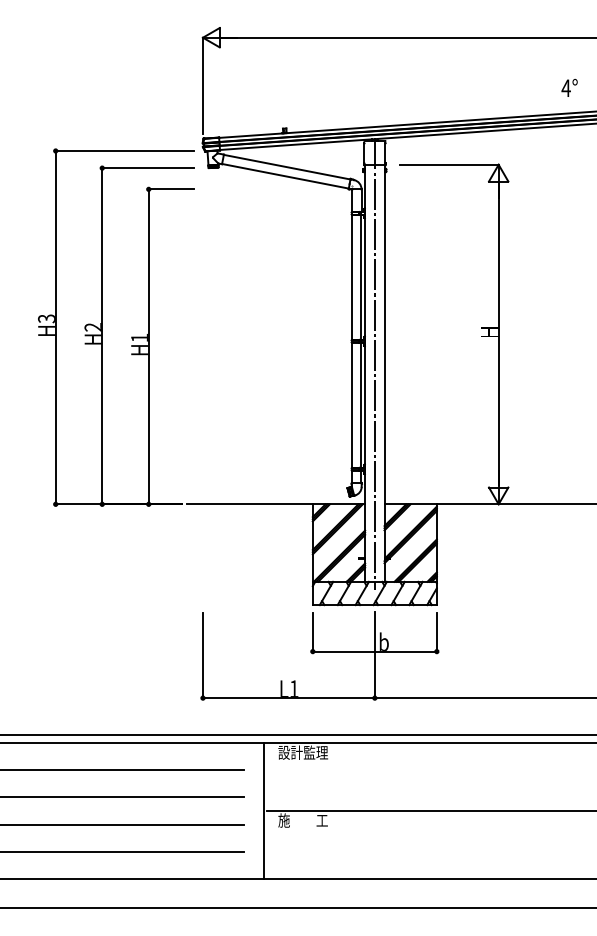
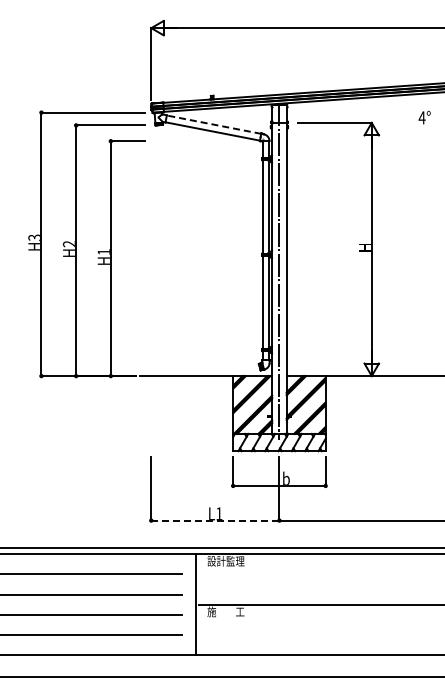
text: (569, 87) -> (424, 117), moved
line: (286, 166) -> (213, 124), solid -> dashed
line: (289, 697) -> (215, 520), solid -> dashed

